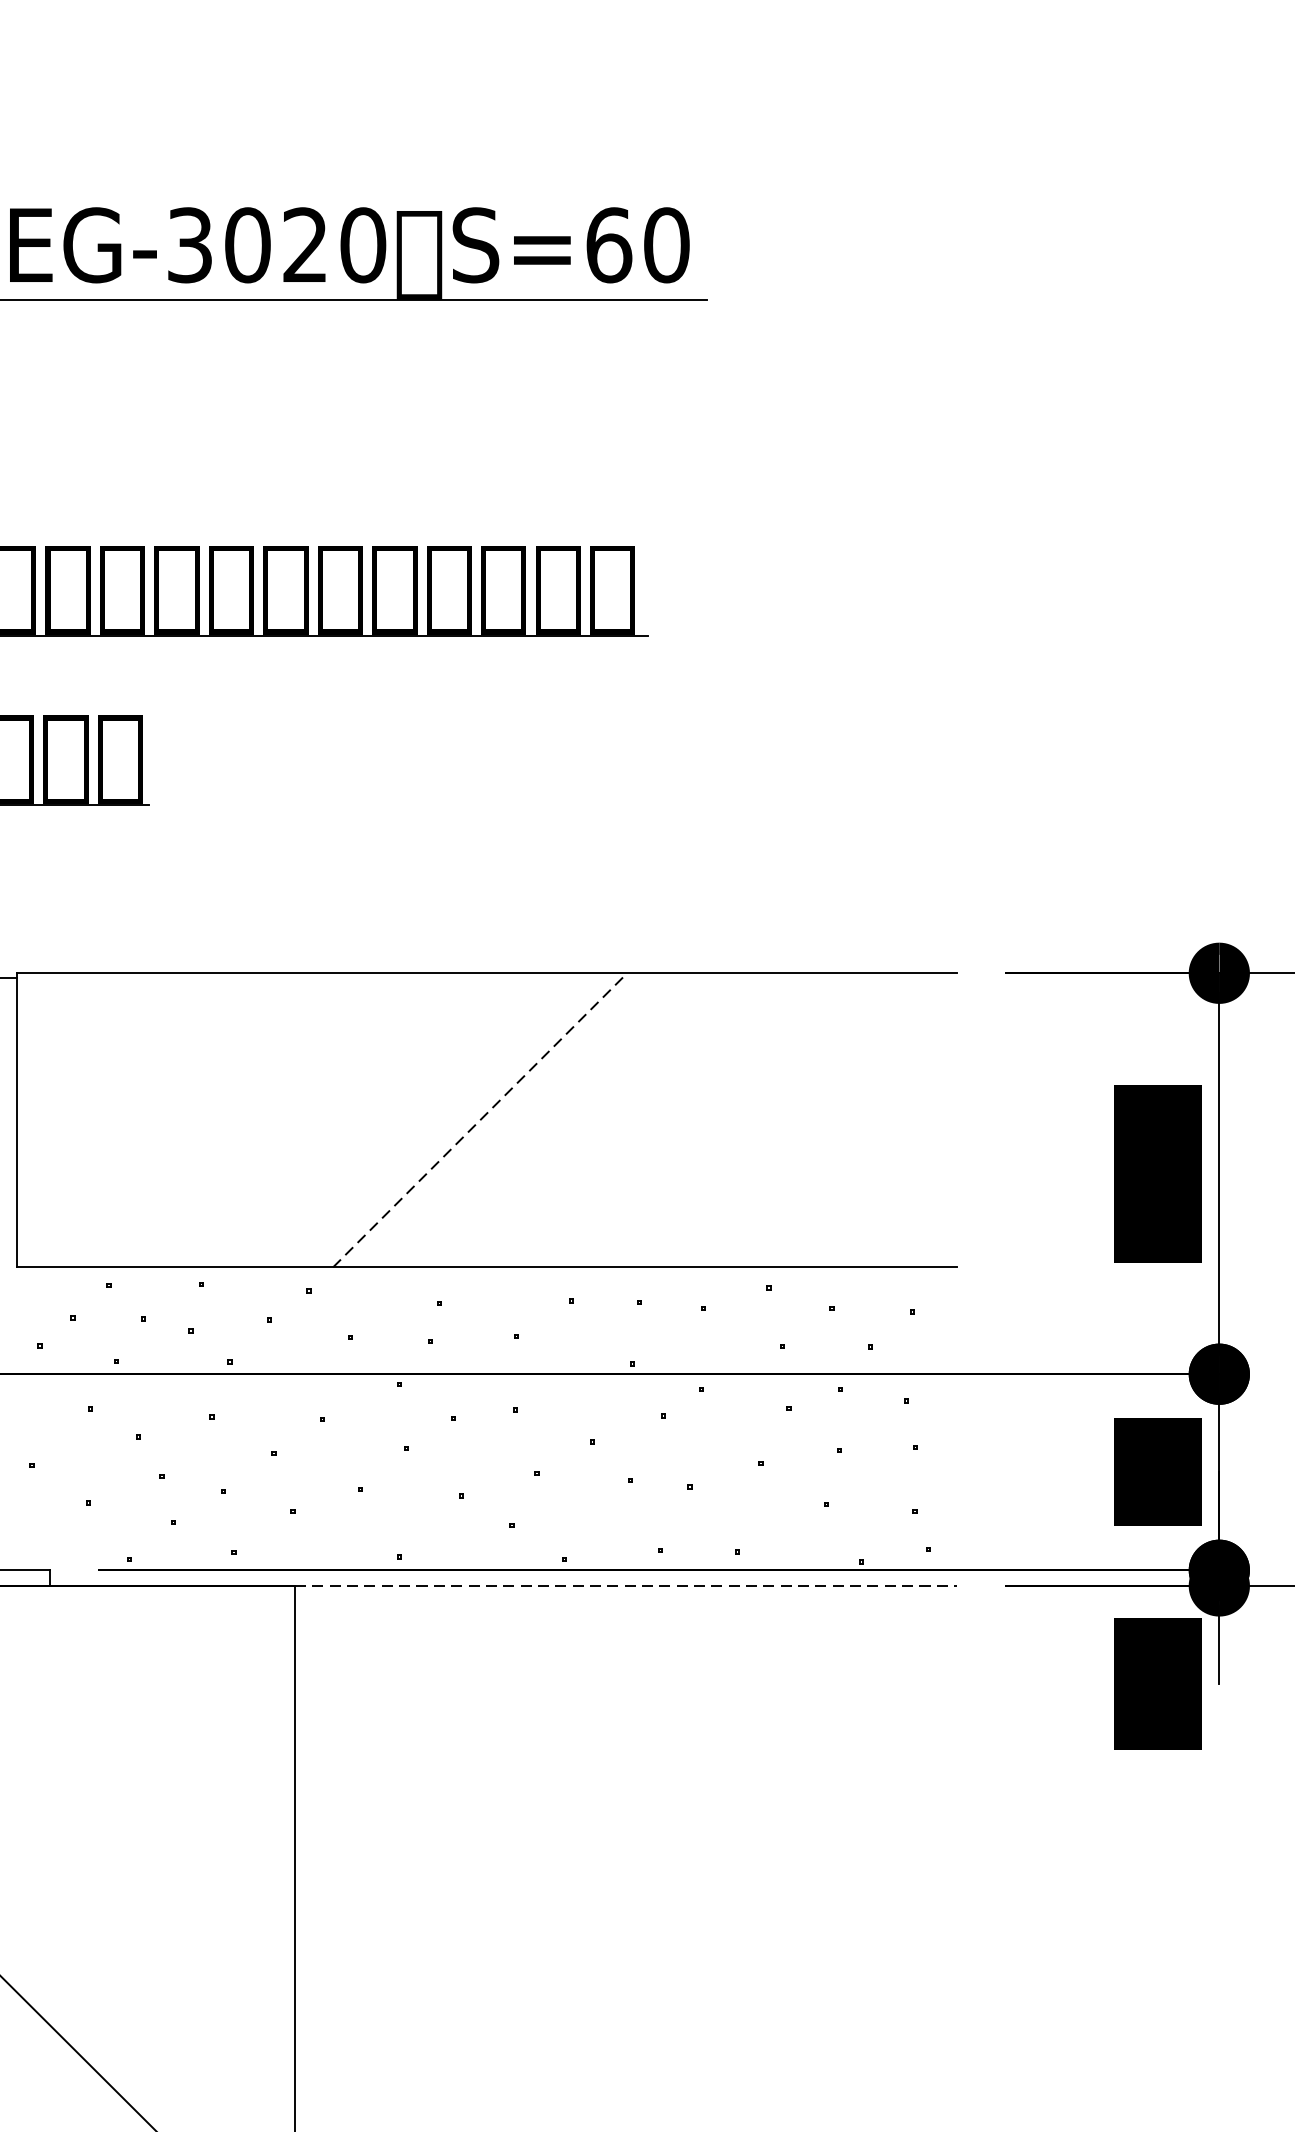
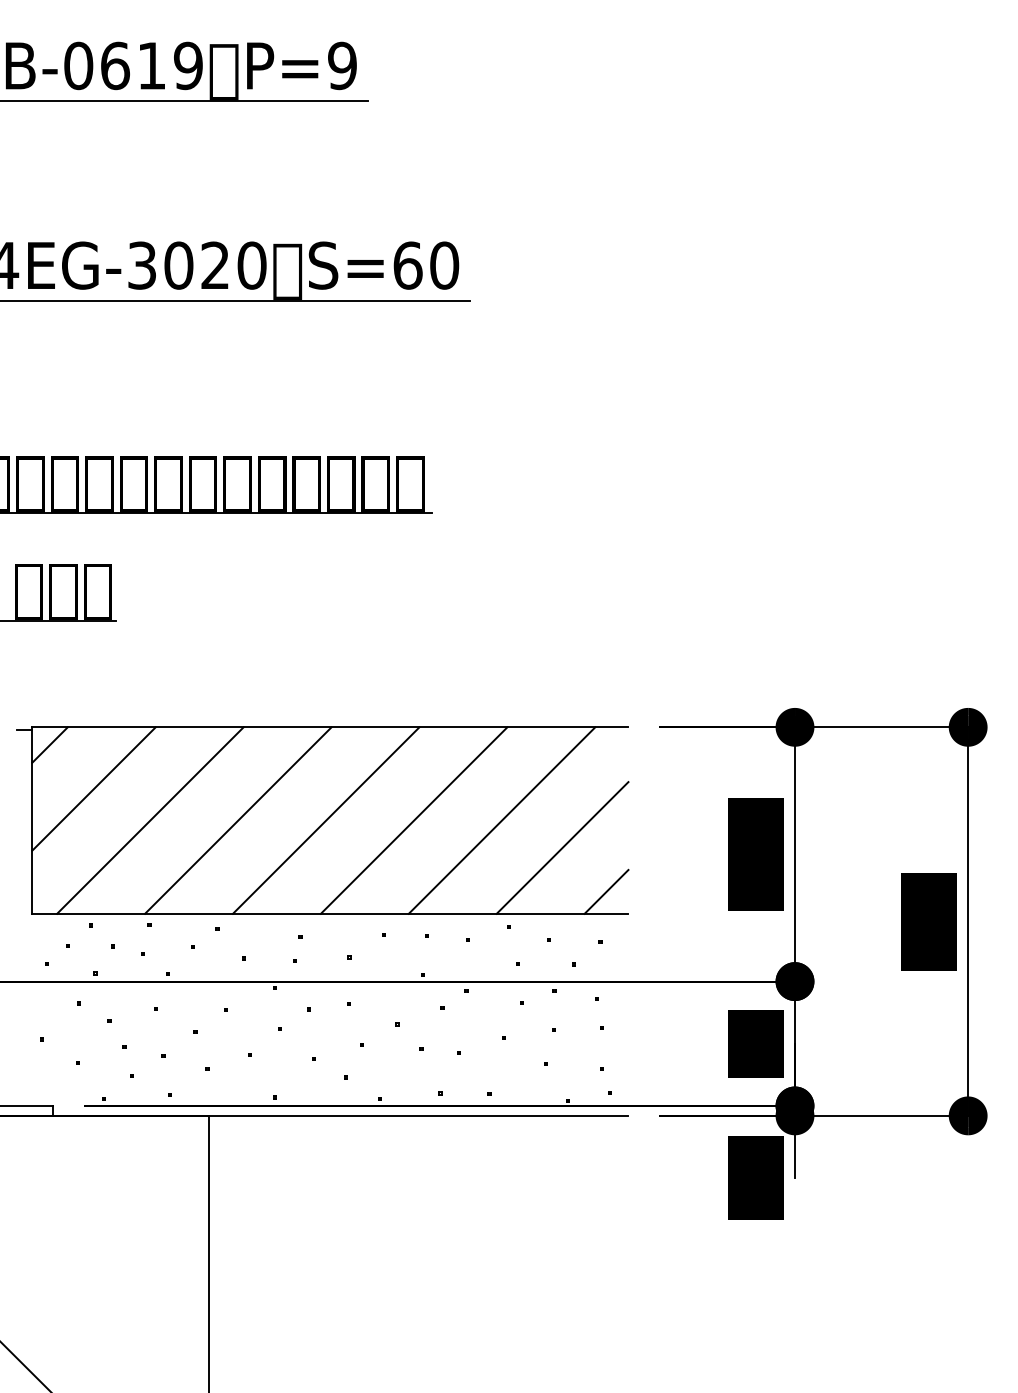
line: (43, 1000) -> (49, 744), added
line: (113, 1069) -> (93, 788), added
line: (203, 1120) -> (150, 820), added
line: (341, 1120) -> (238, 820), added
line: (480, 1120) -> (326, 820), dashed -> solid
line: (617, 1120) -> (413, 820), added
line: (756, 1120) -> (501, 820), added
line: (852, 1162) -> (562, 847), added
line: (922, 1232) -> (606, 891), added
line: (625, 1585) -> (418, 1115), dashed -> solid

